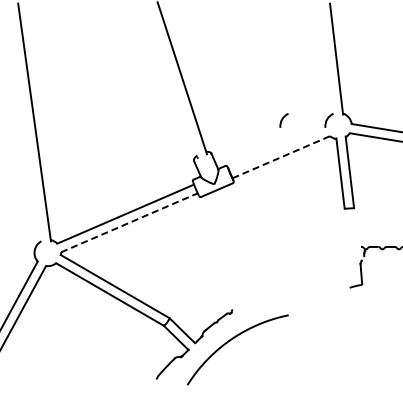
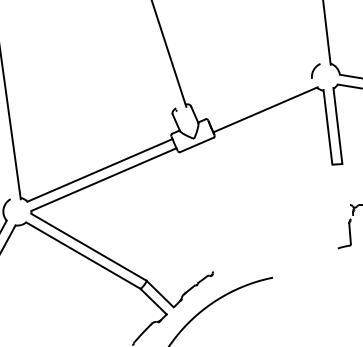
arc: (283, 119) -> (267, 69), removed
line: (281, 157) -> (265, 110), dashed -> solid
line: (129, 222) -> (104, 179), dashed -> solid

